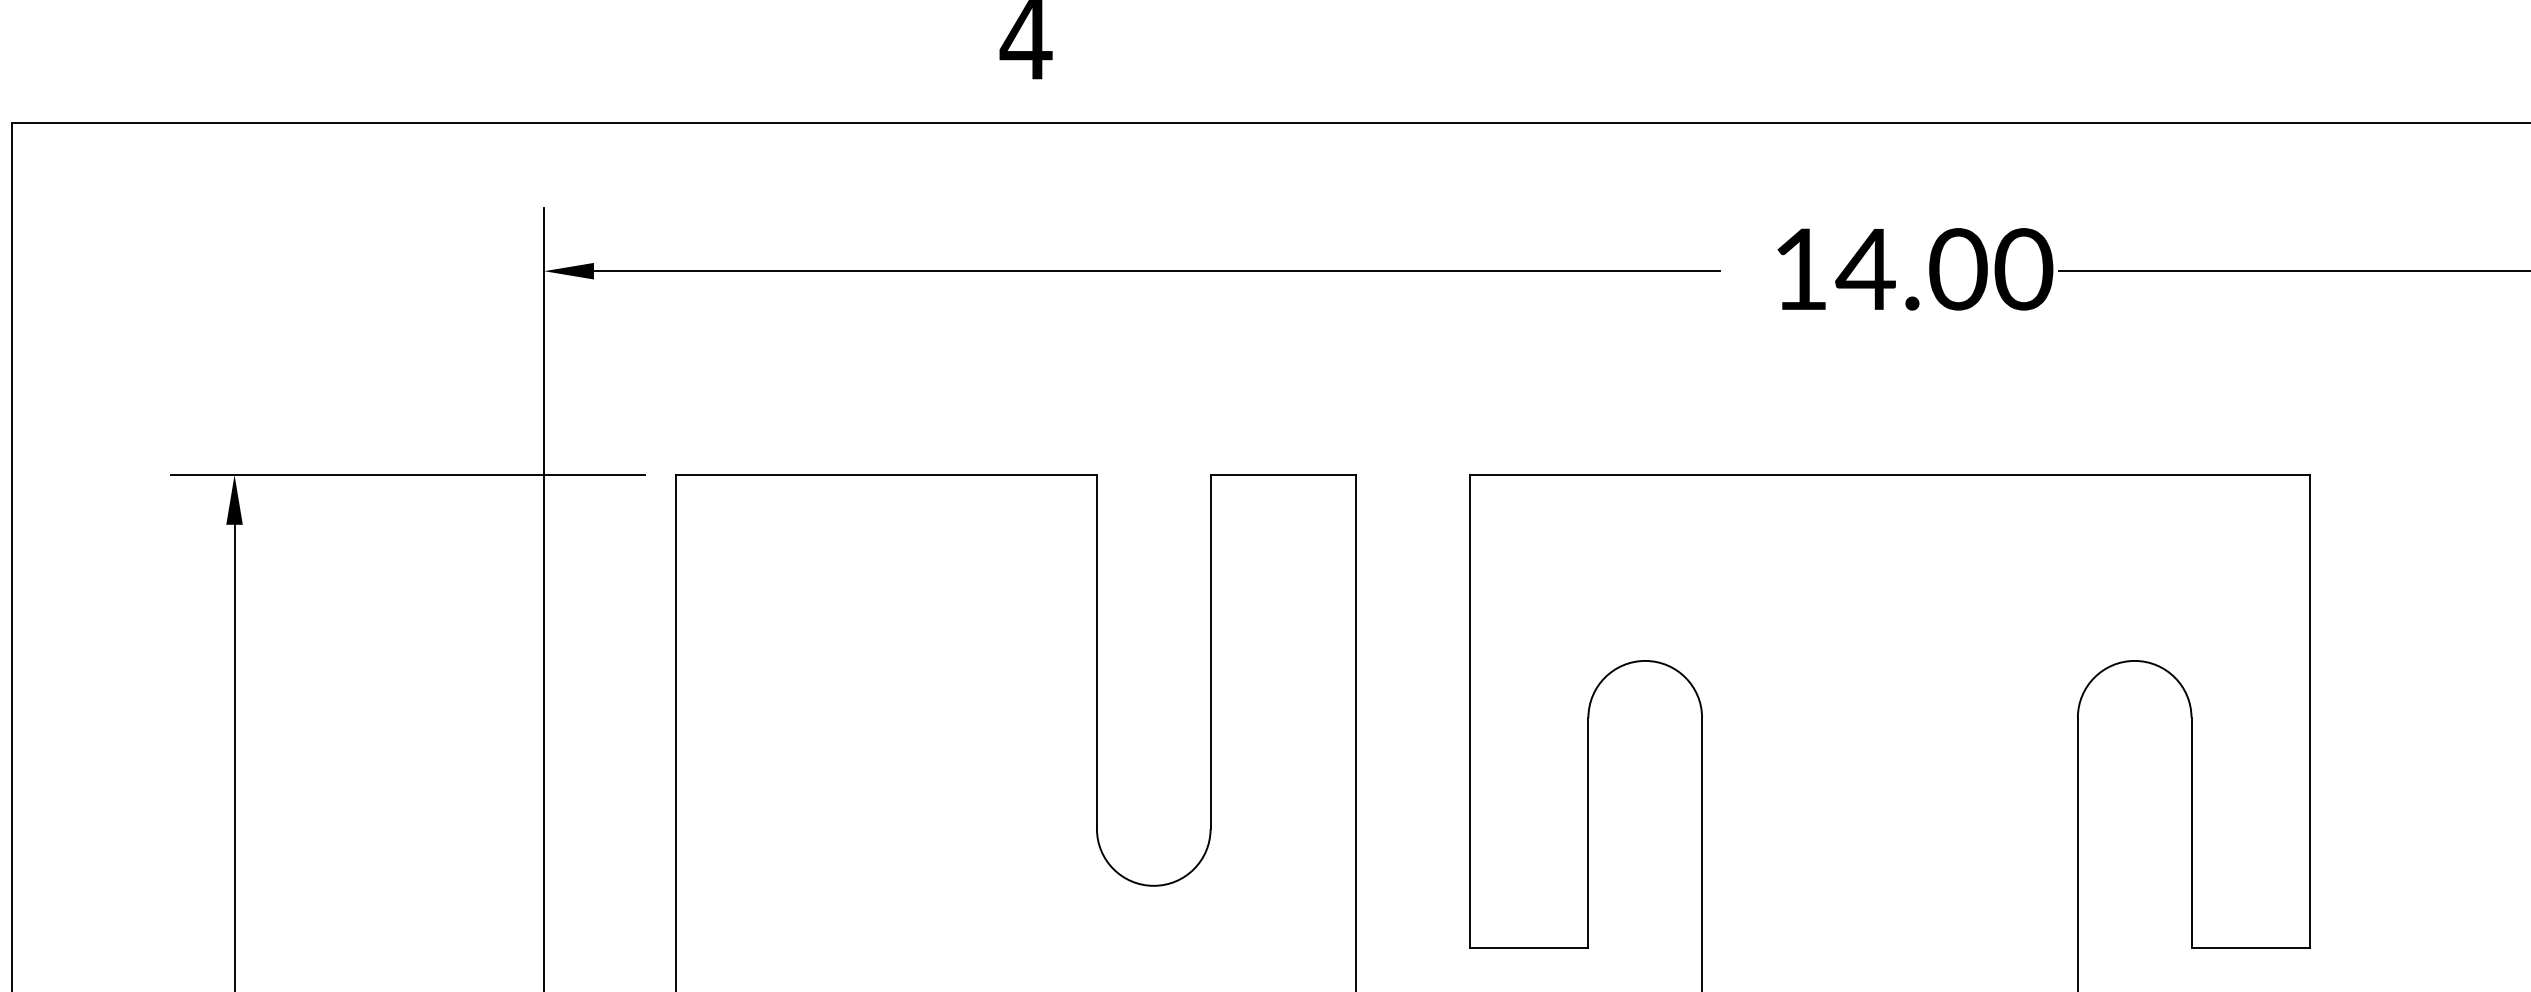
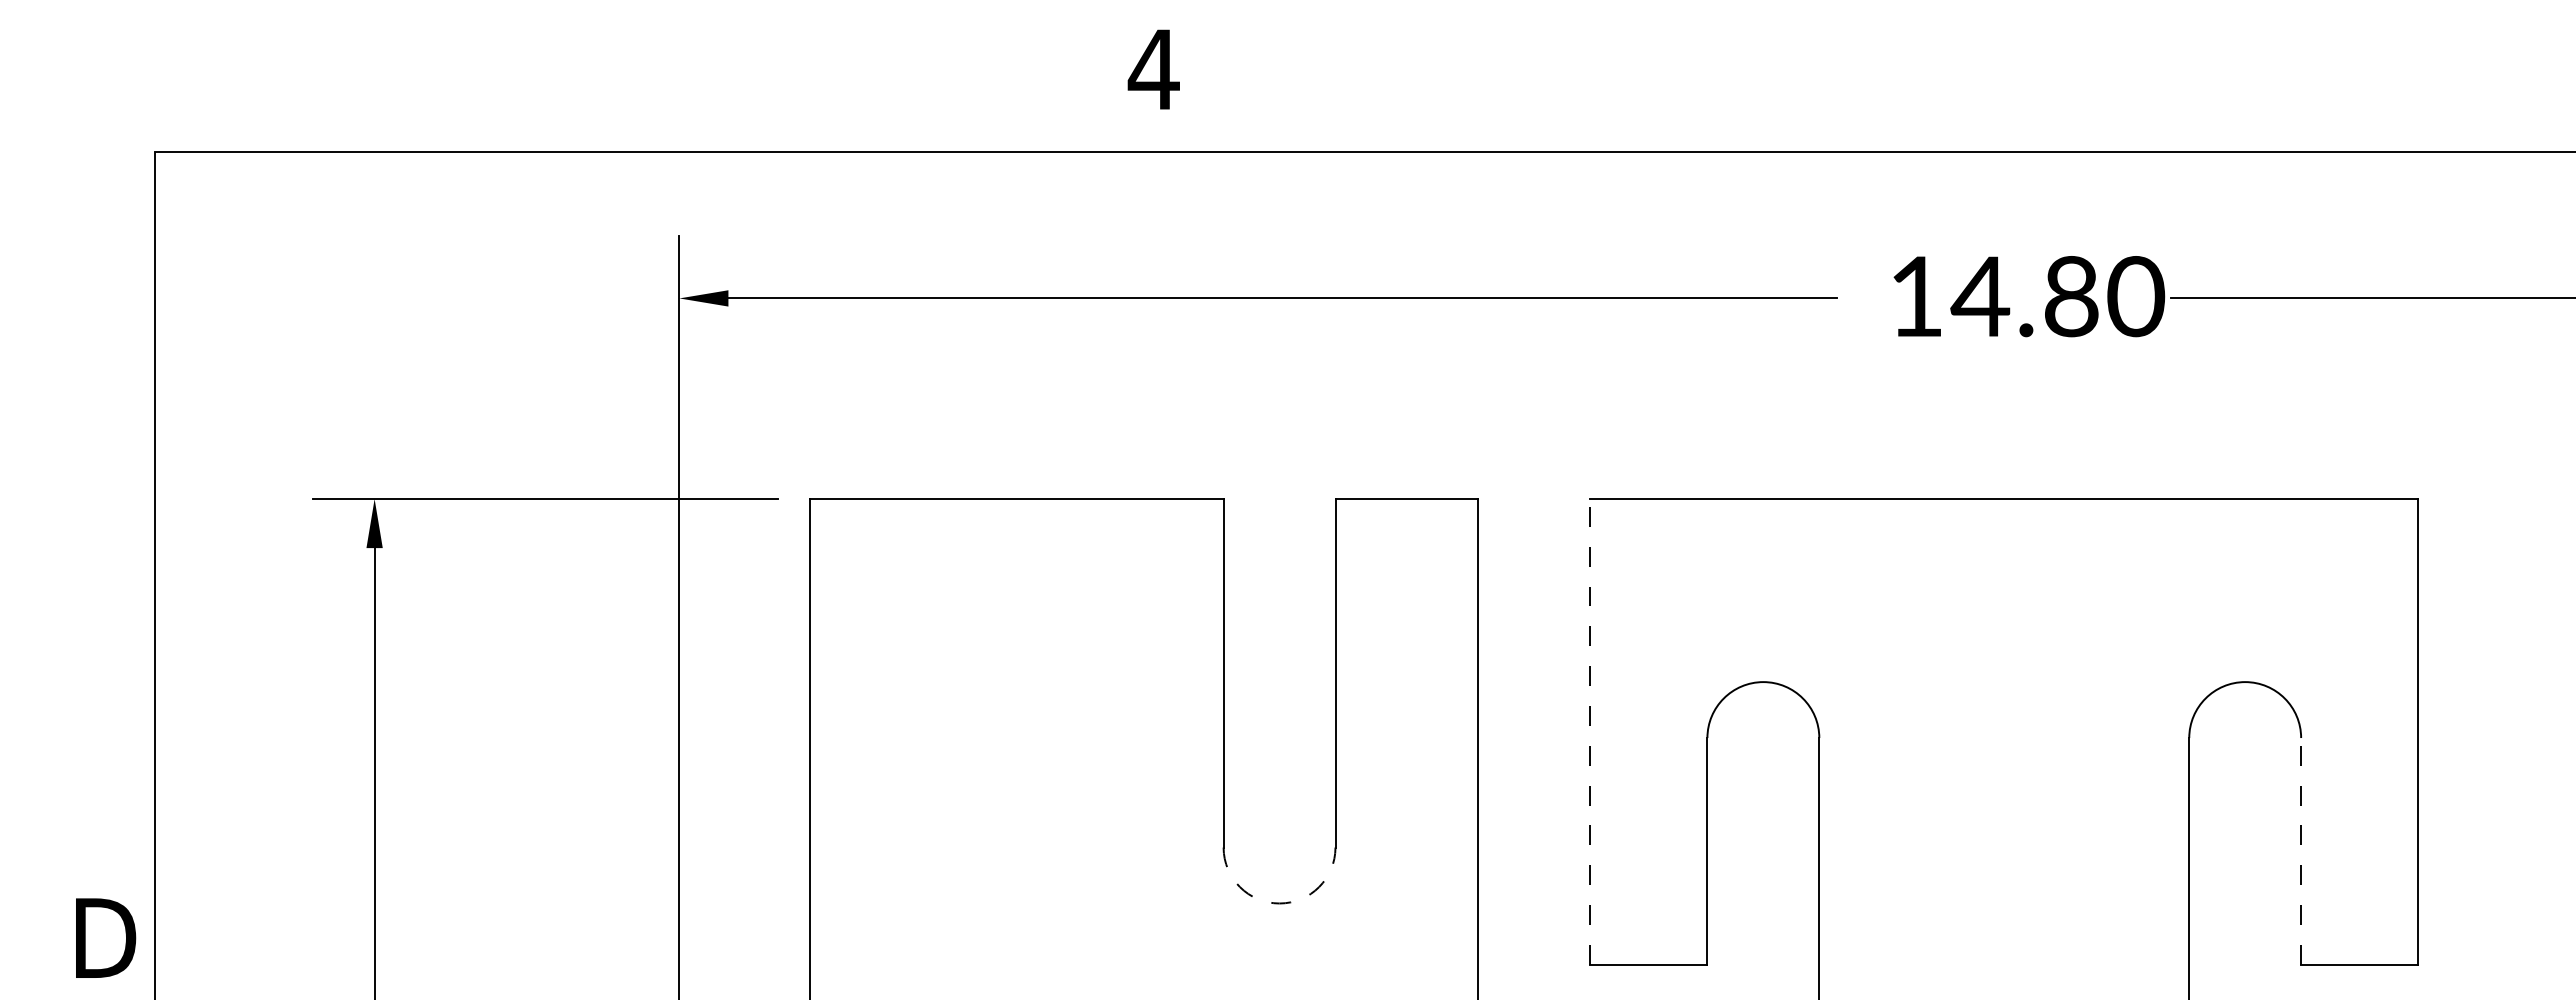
text: (1958, 269) -> (2071, 296), 14.00 -> 14.80
line: (1469, 711) -> (1590, 731), solid -> dashed
line: (2191, 832) -> (2301, 850), solid -> dashed
arc: (1153, 885) -> (1279, 903), solid -> dashed

